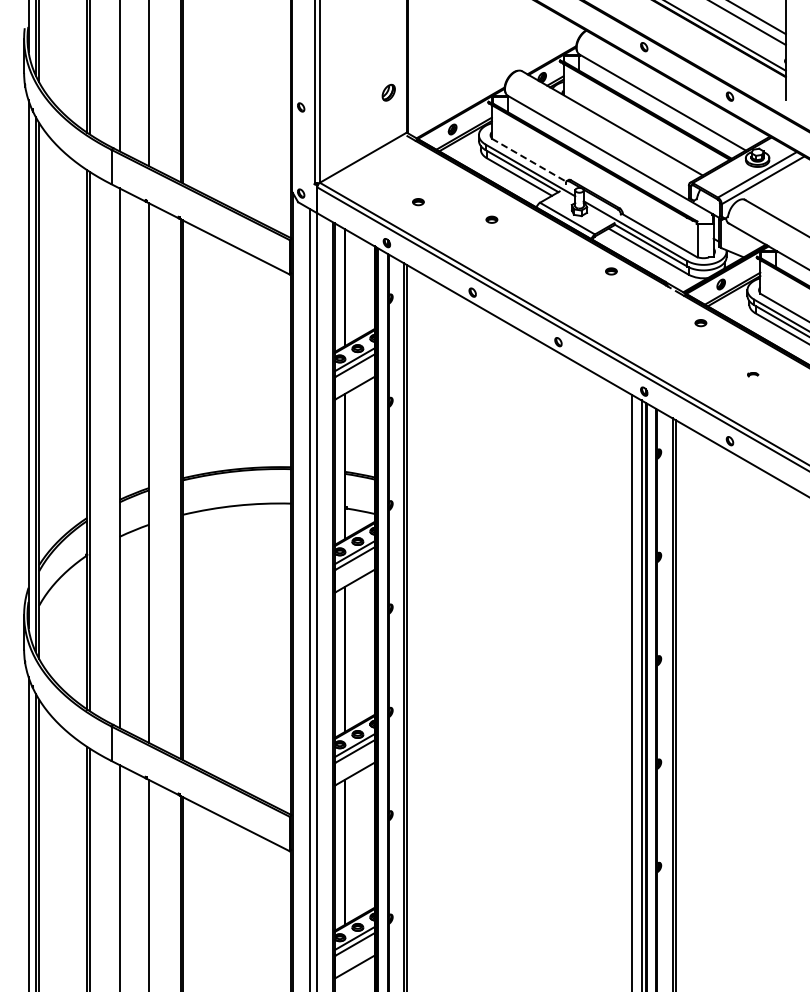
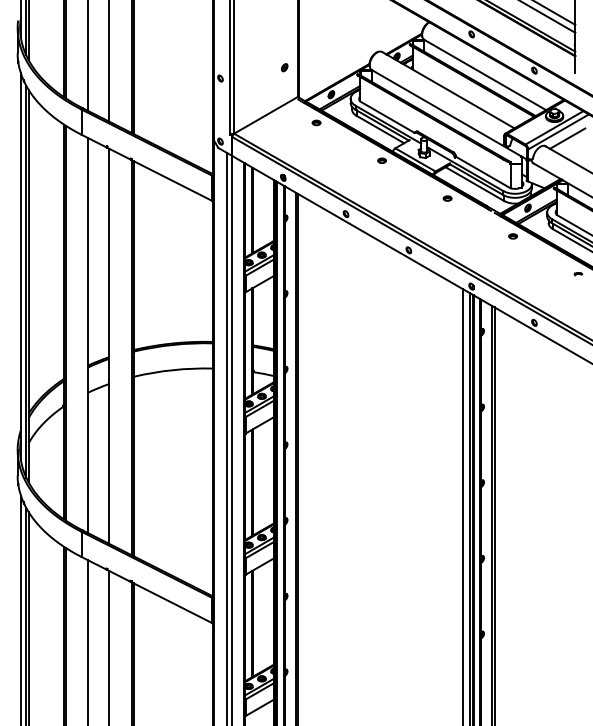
part: (388, 92) -> (284, 67), size x0.62
line: (529, 160) -> (387, 117), dashed -> solid
line: (775, 189) -> (567, 138), added
part: (418, 202) -> (316, 123), moved
part: (491, 219) -> (381, 160), moved
part: (753, 374) -> (578, 274), moved

